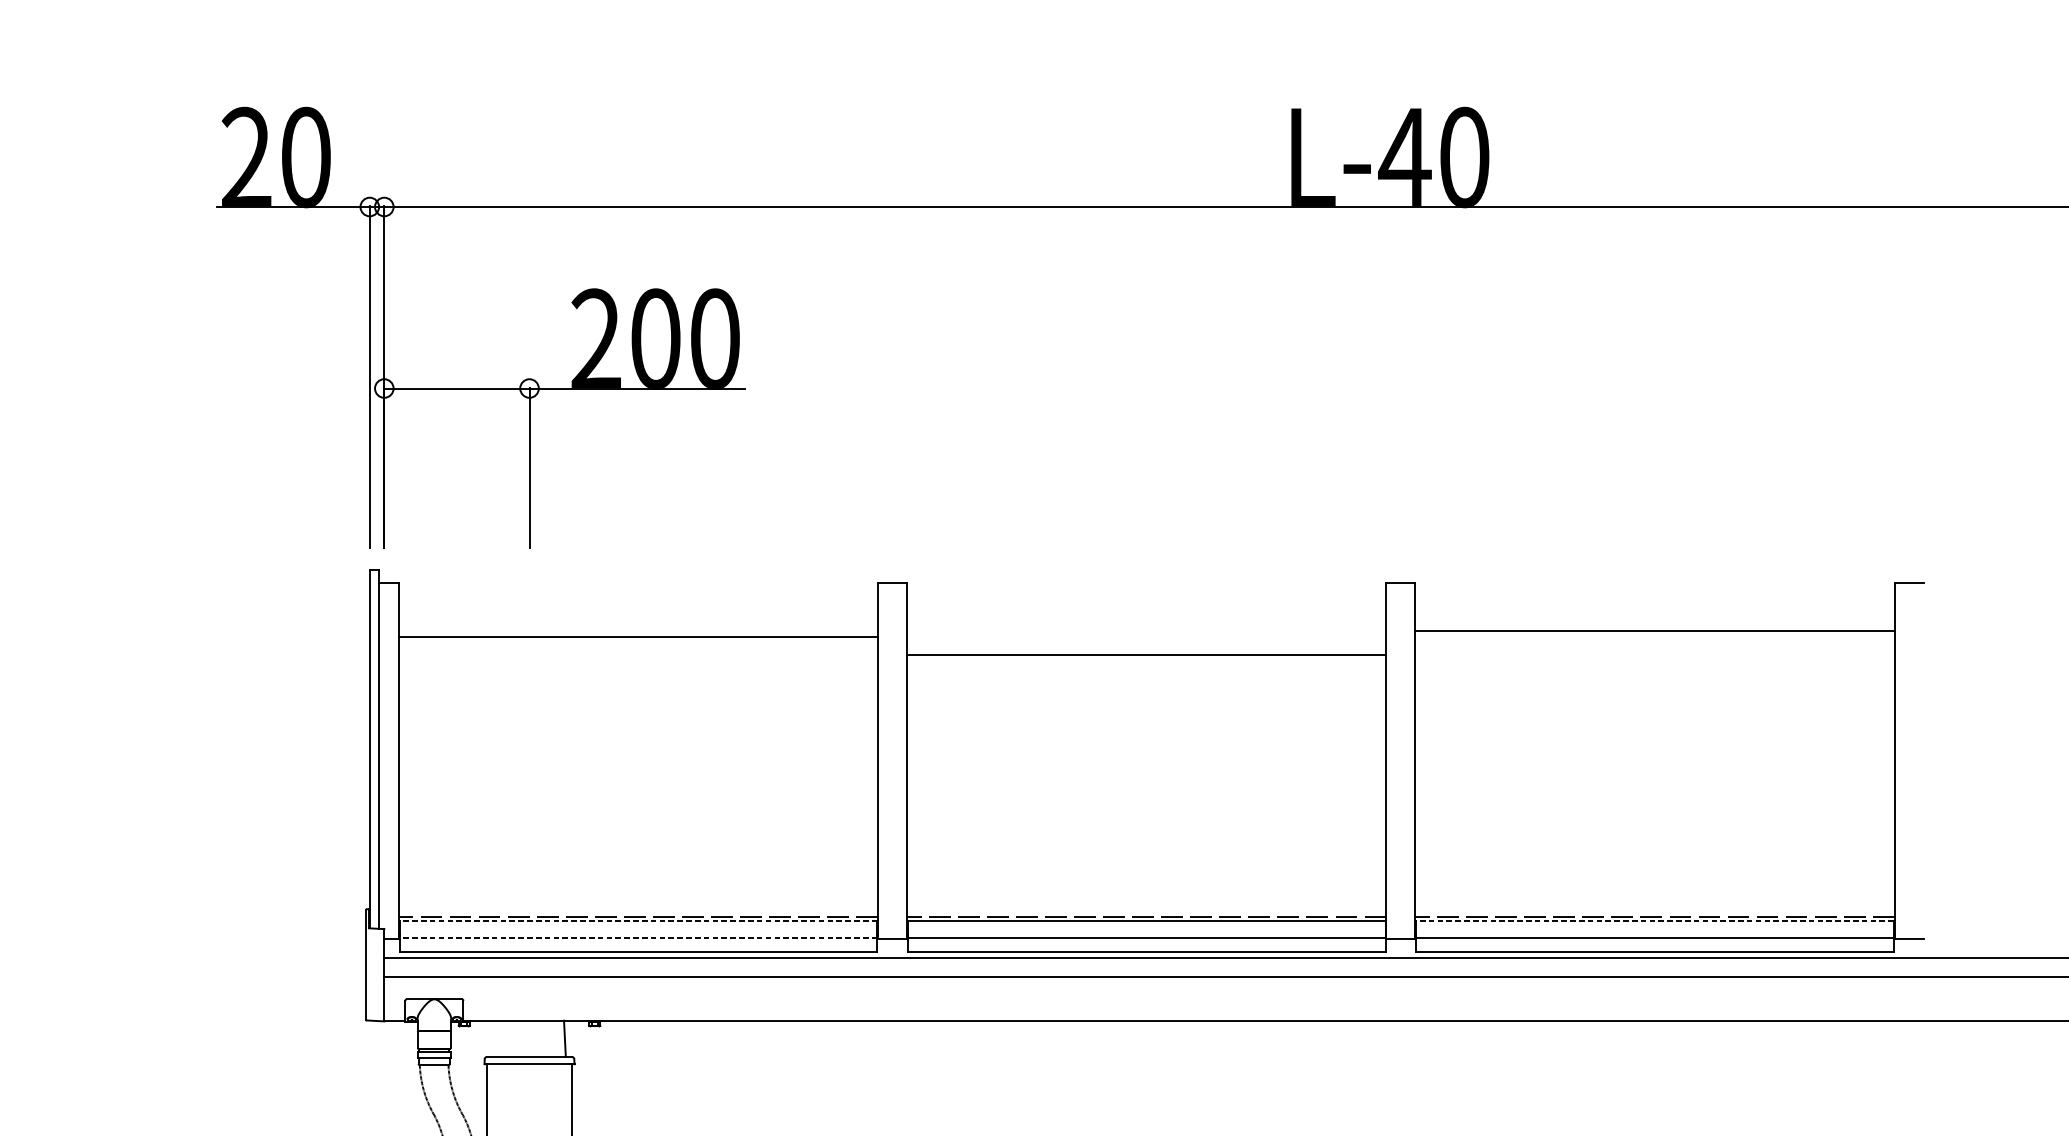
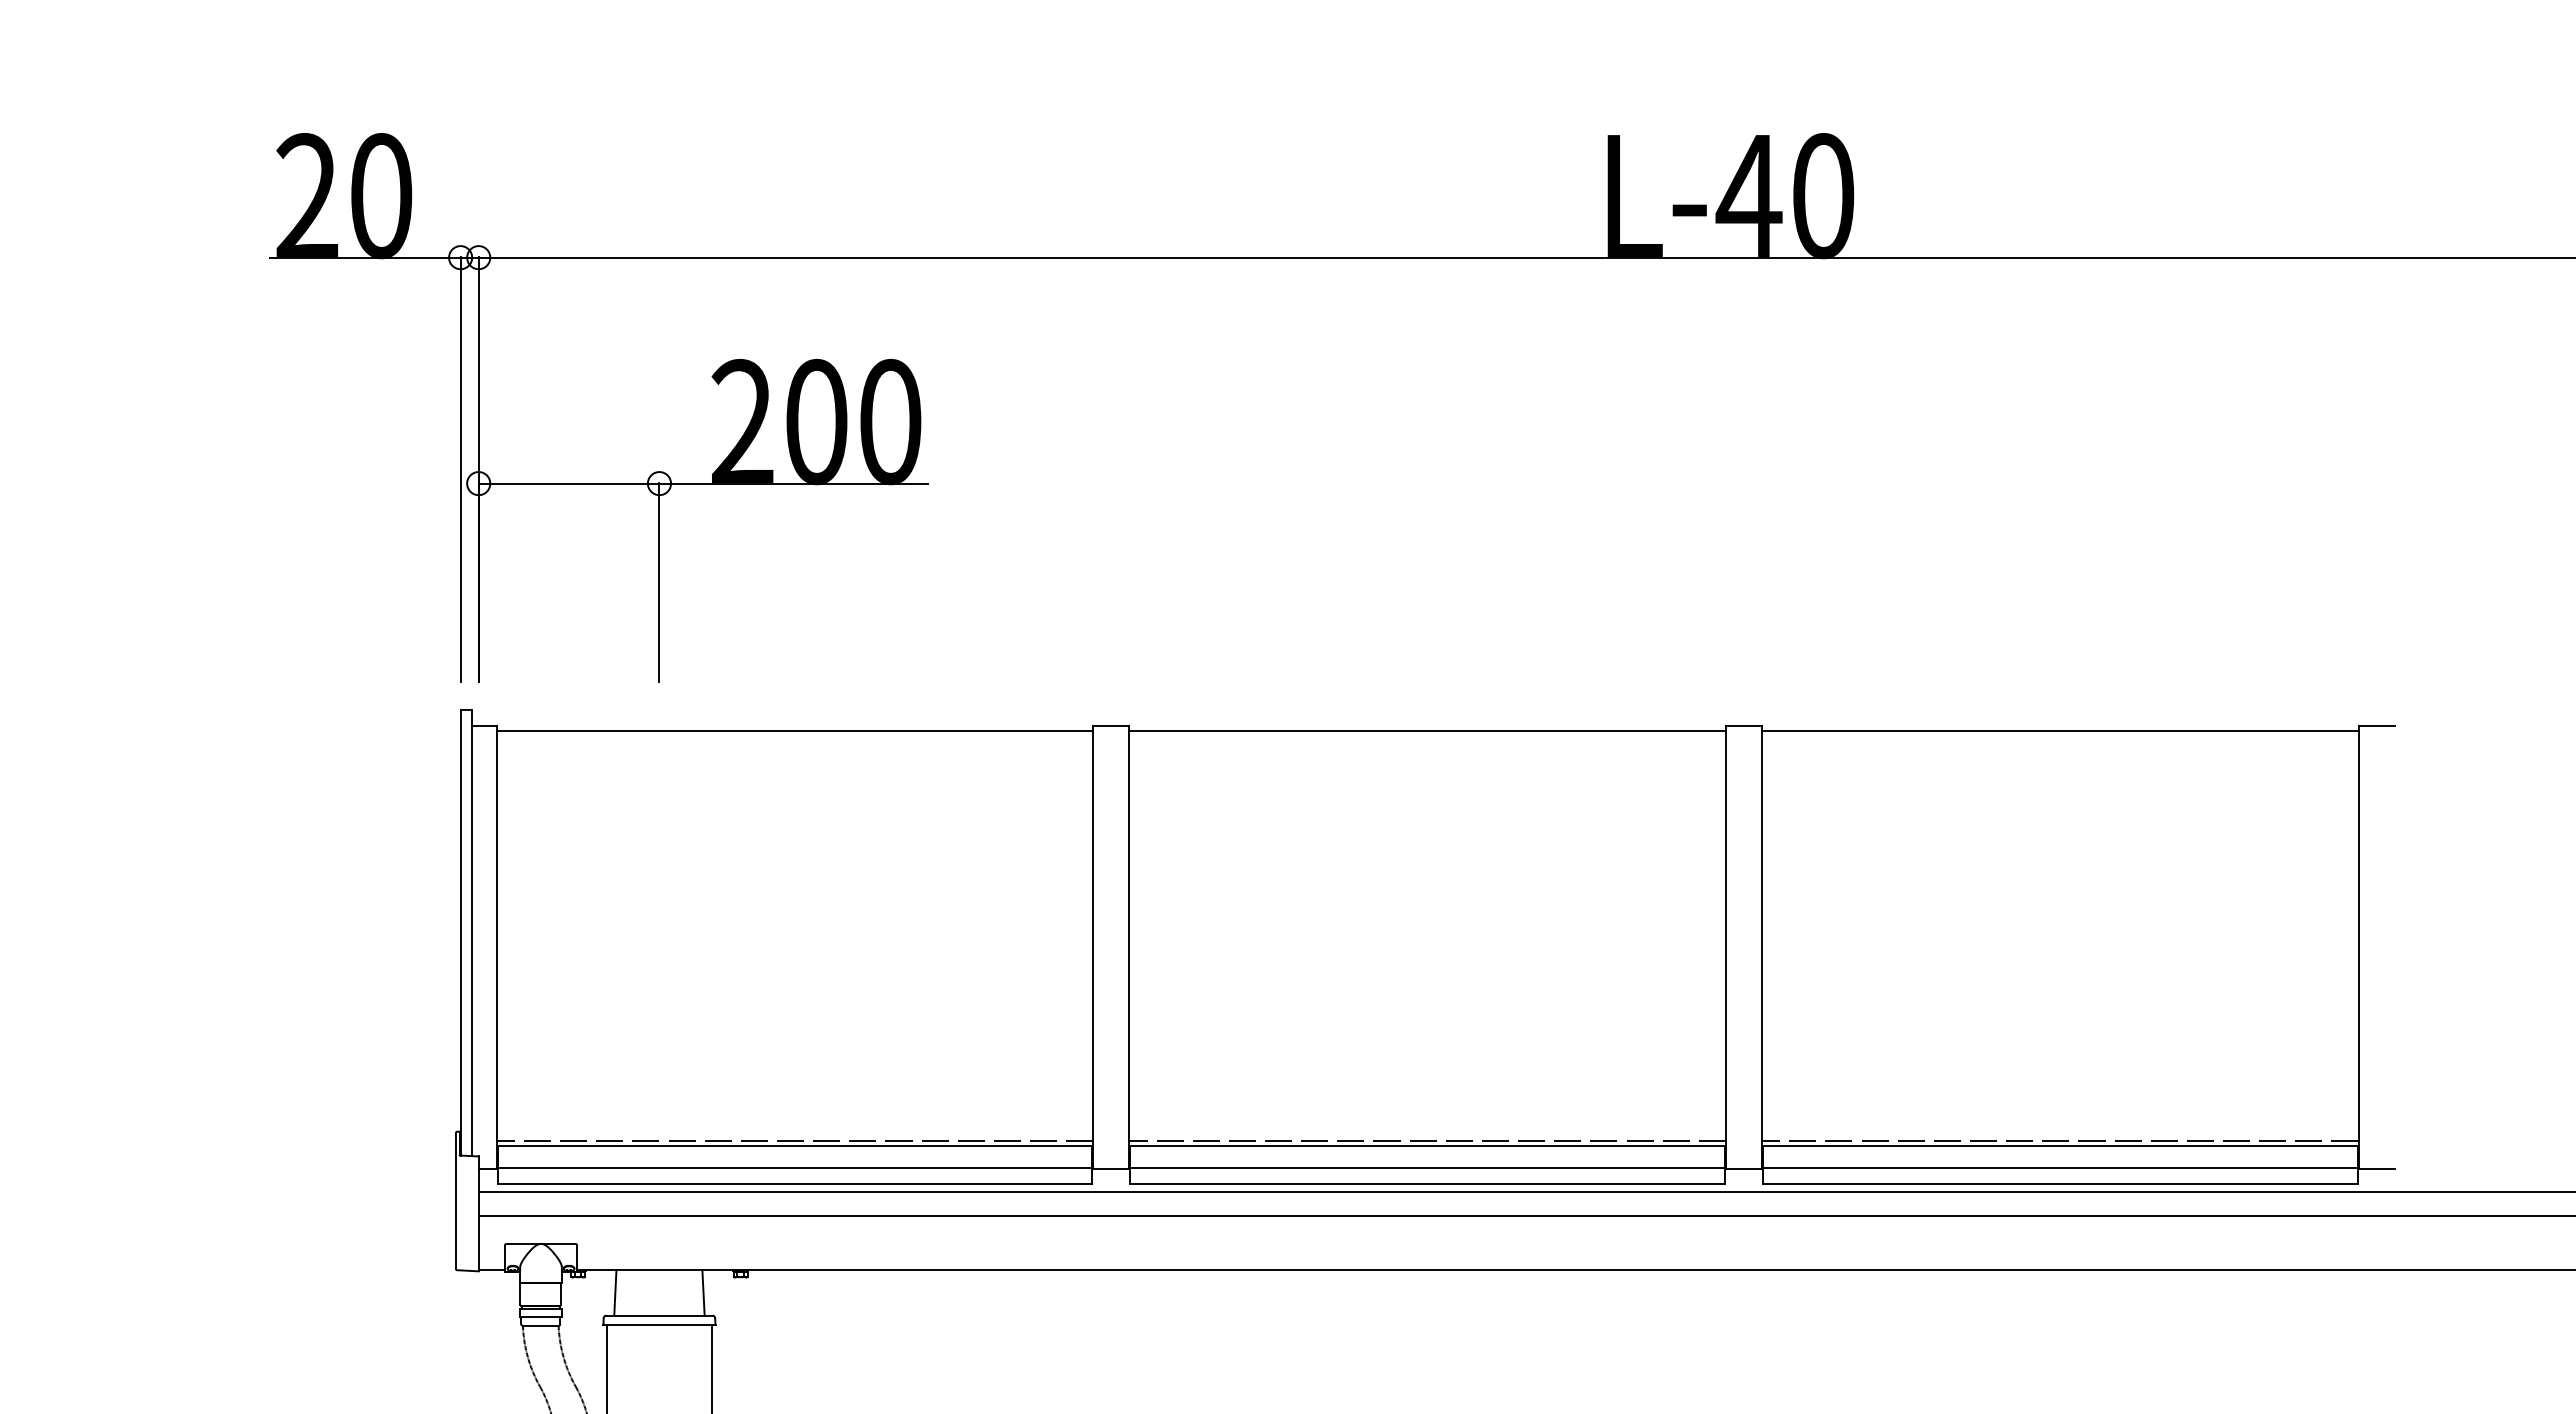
line: (1655, 631) -> (2060, 730), moved
line: (638, 636) -> (794, 730), moved
line: (1146, 655) -> (1427, 730), moved
line: (638, 921) -> (794, 1146), dashed -> solid
line: (1654, 921) -> (2059, 1146), dashed -> solid
line: (638, 937) -> (794, 1167), dashed -> solid
line: (494, 1038) -> (615, 1292), added

